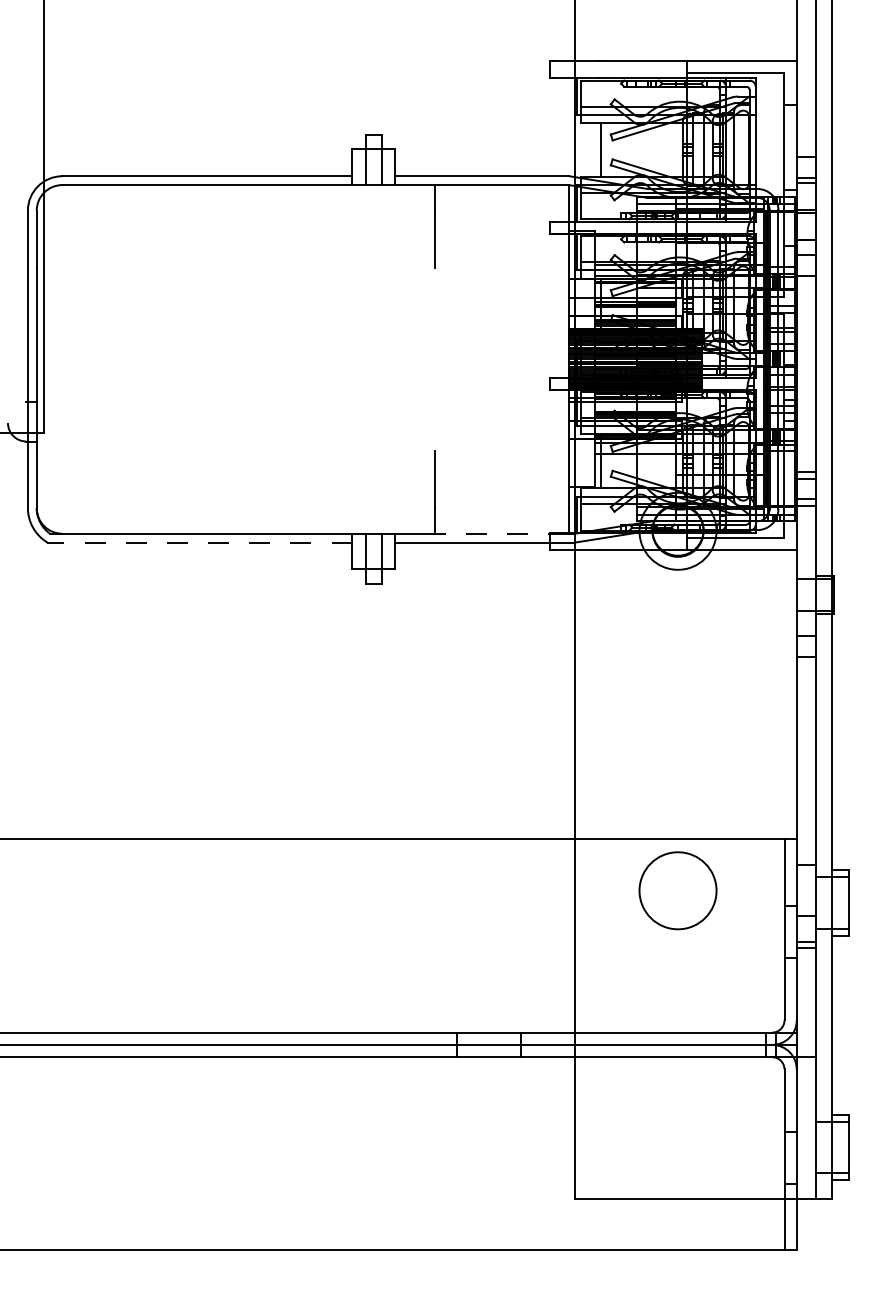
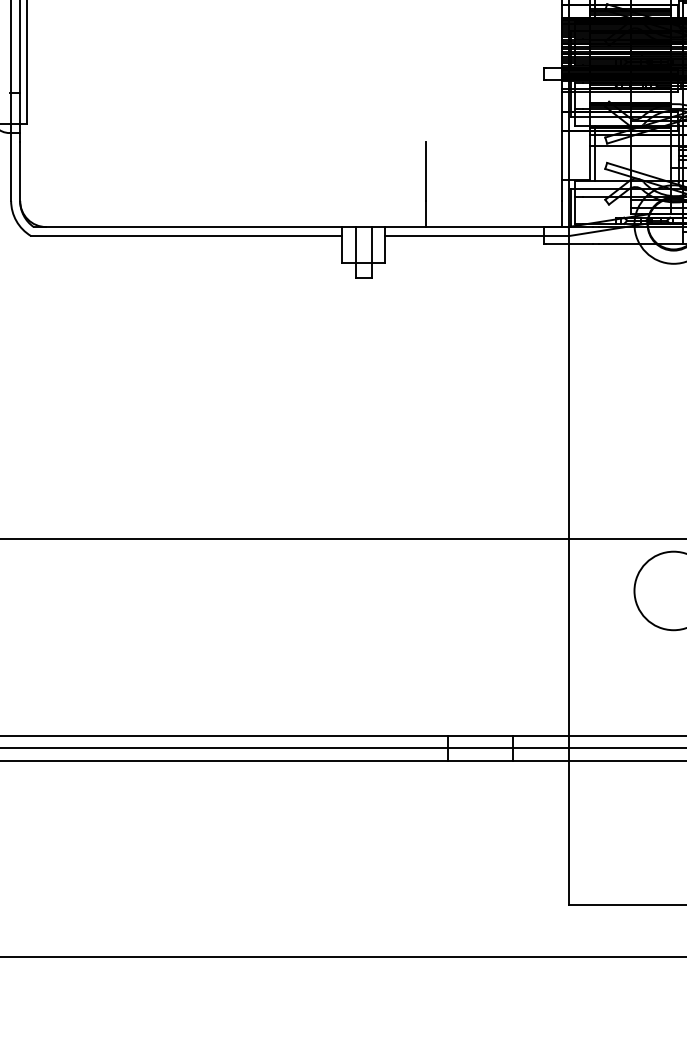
line: (502, 533) -> (494, 226), dashed -> solid
line: (199, 542) -> (186, 235), dashed -> solid

